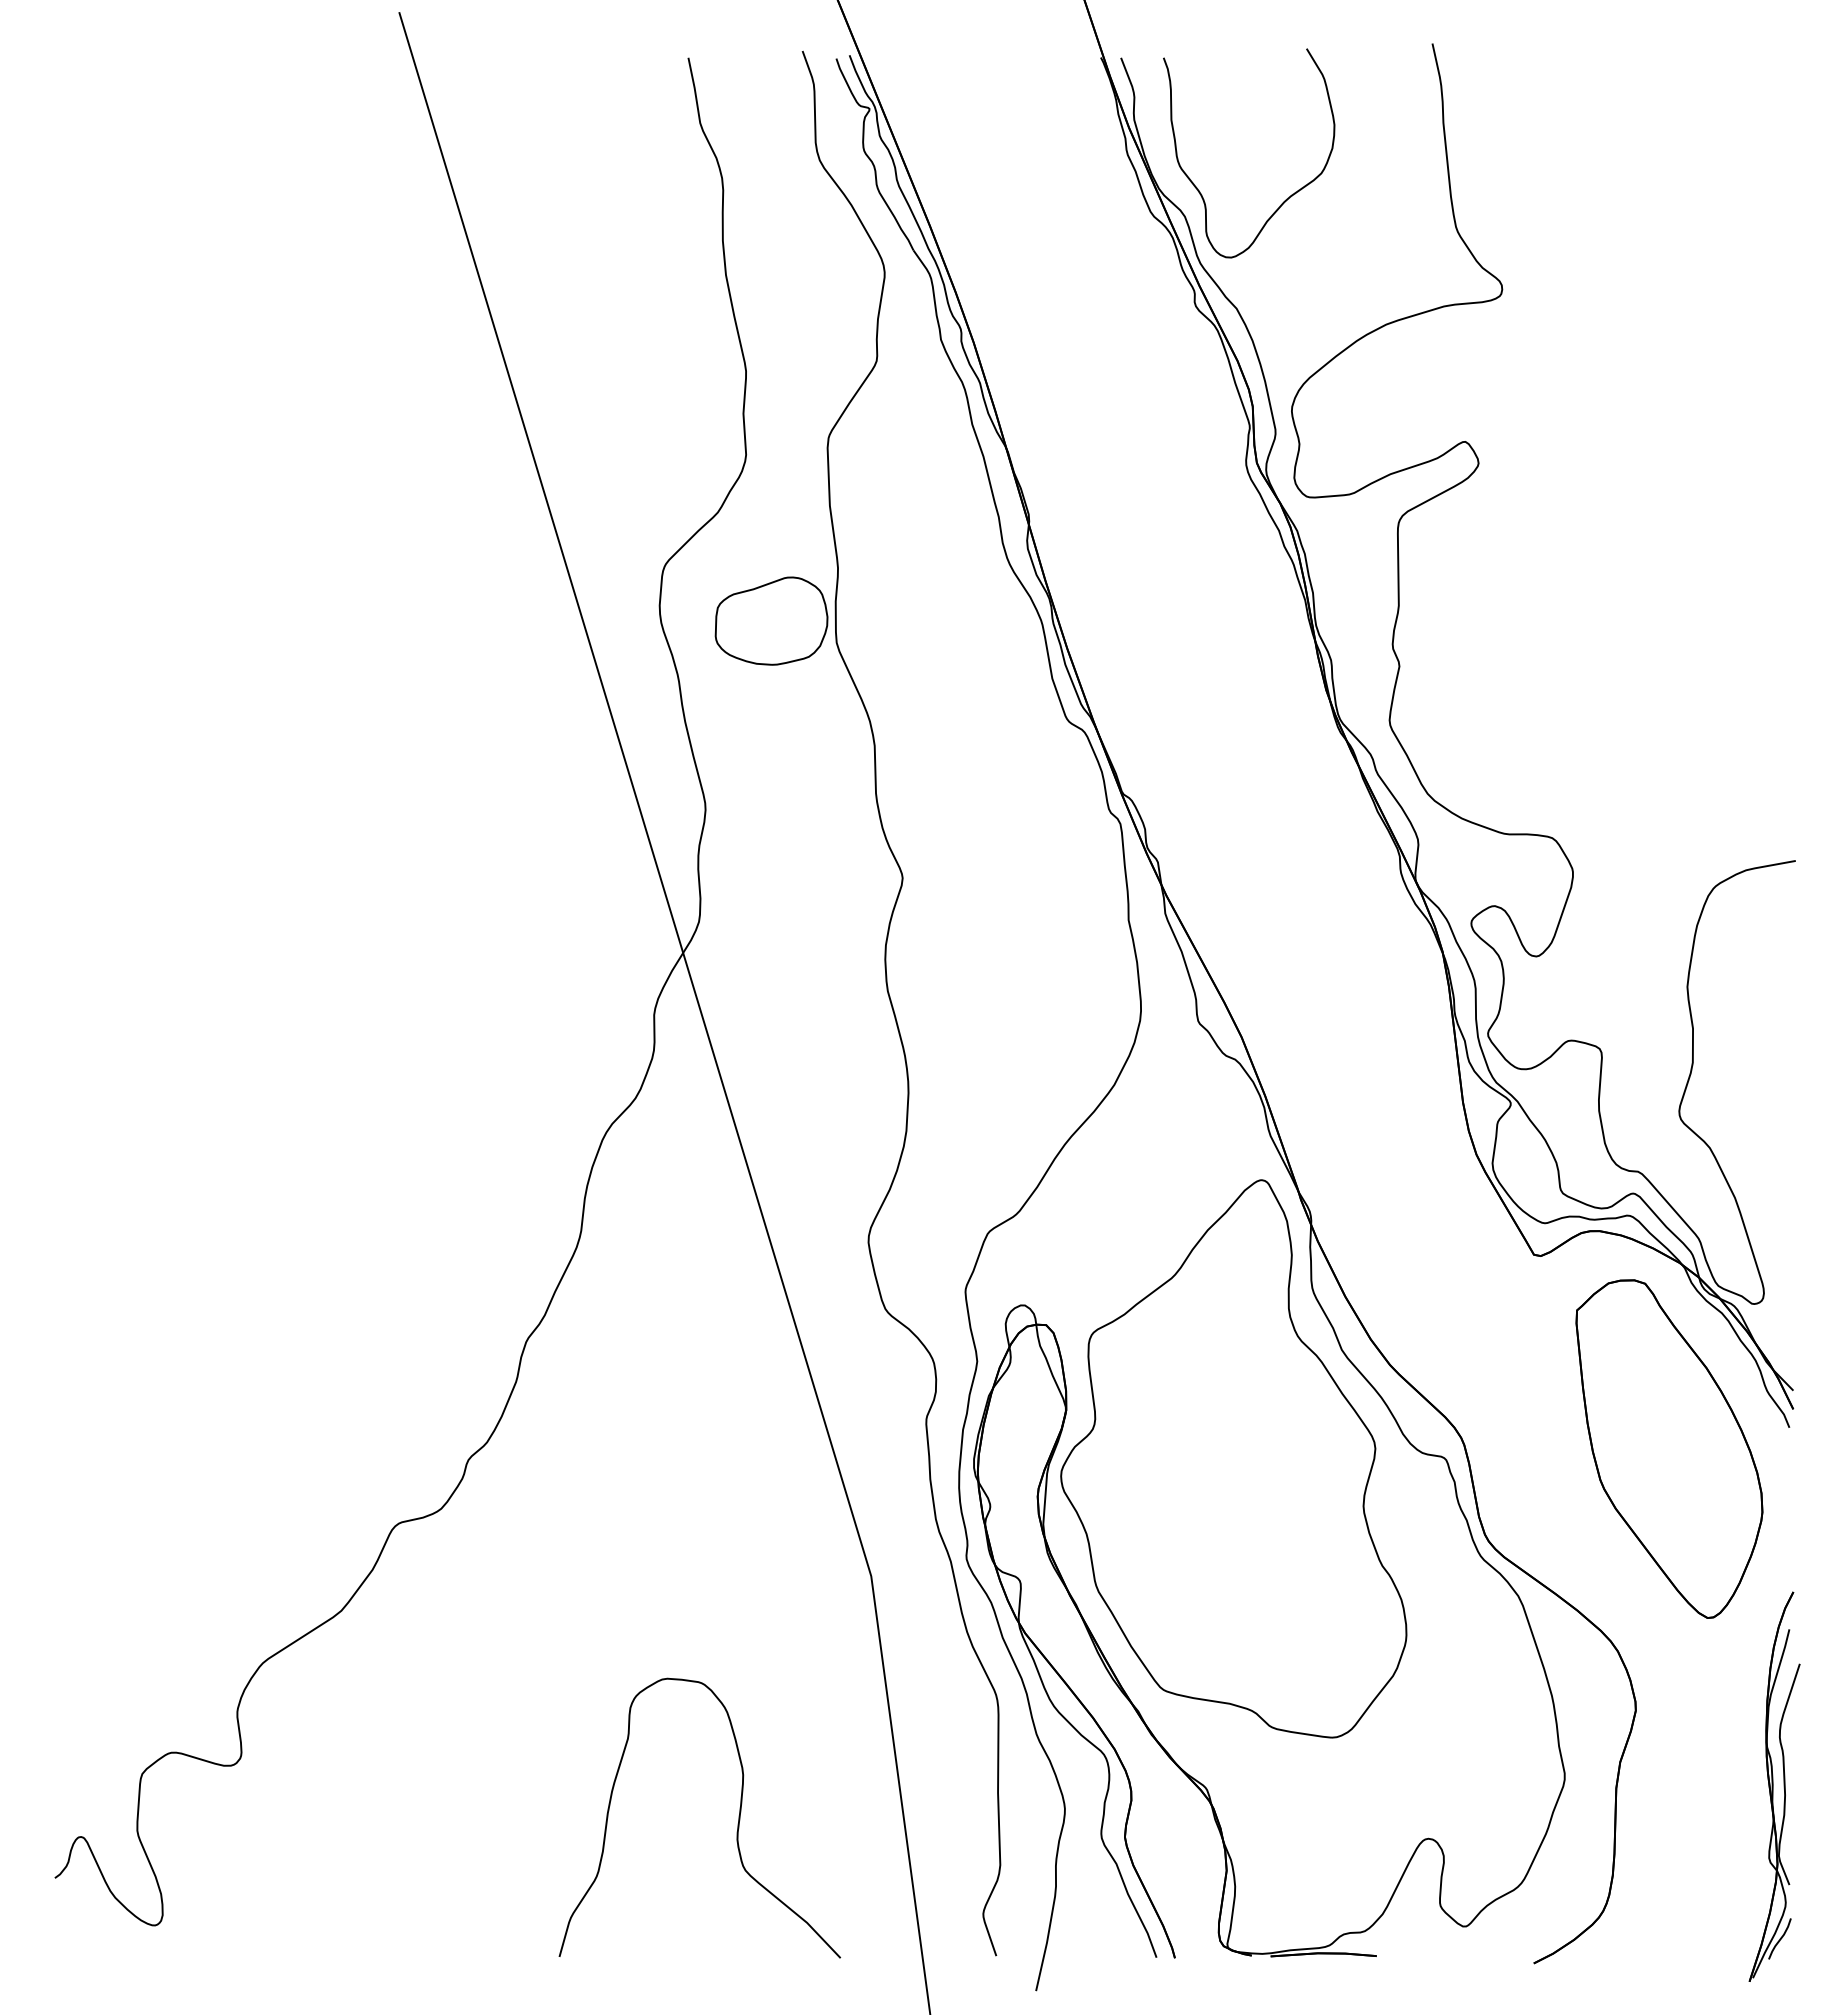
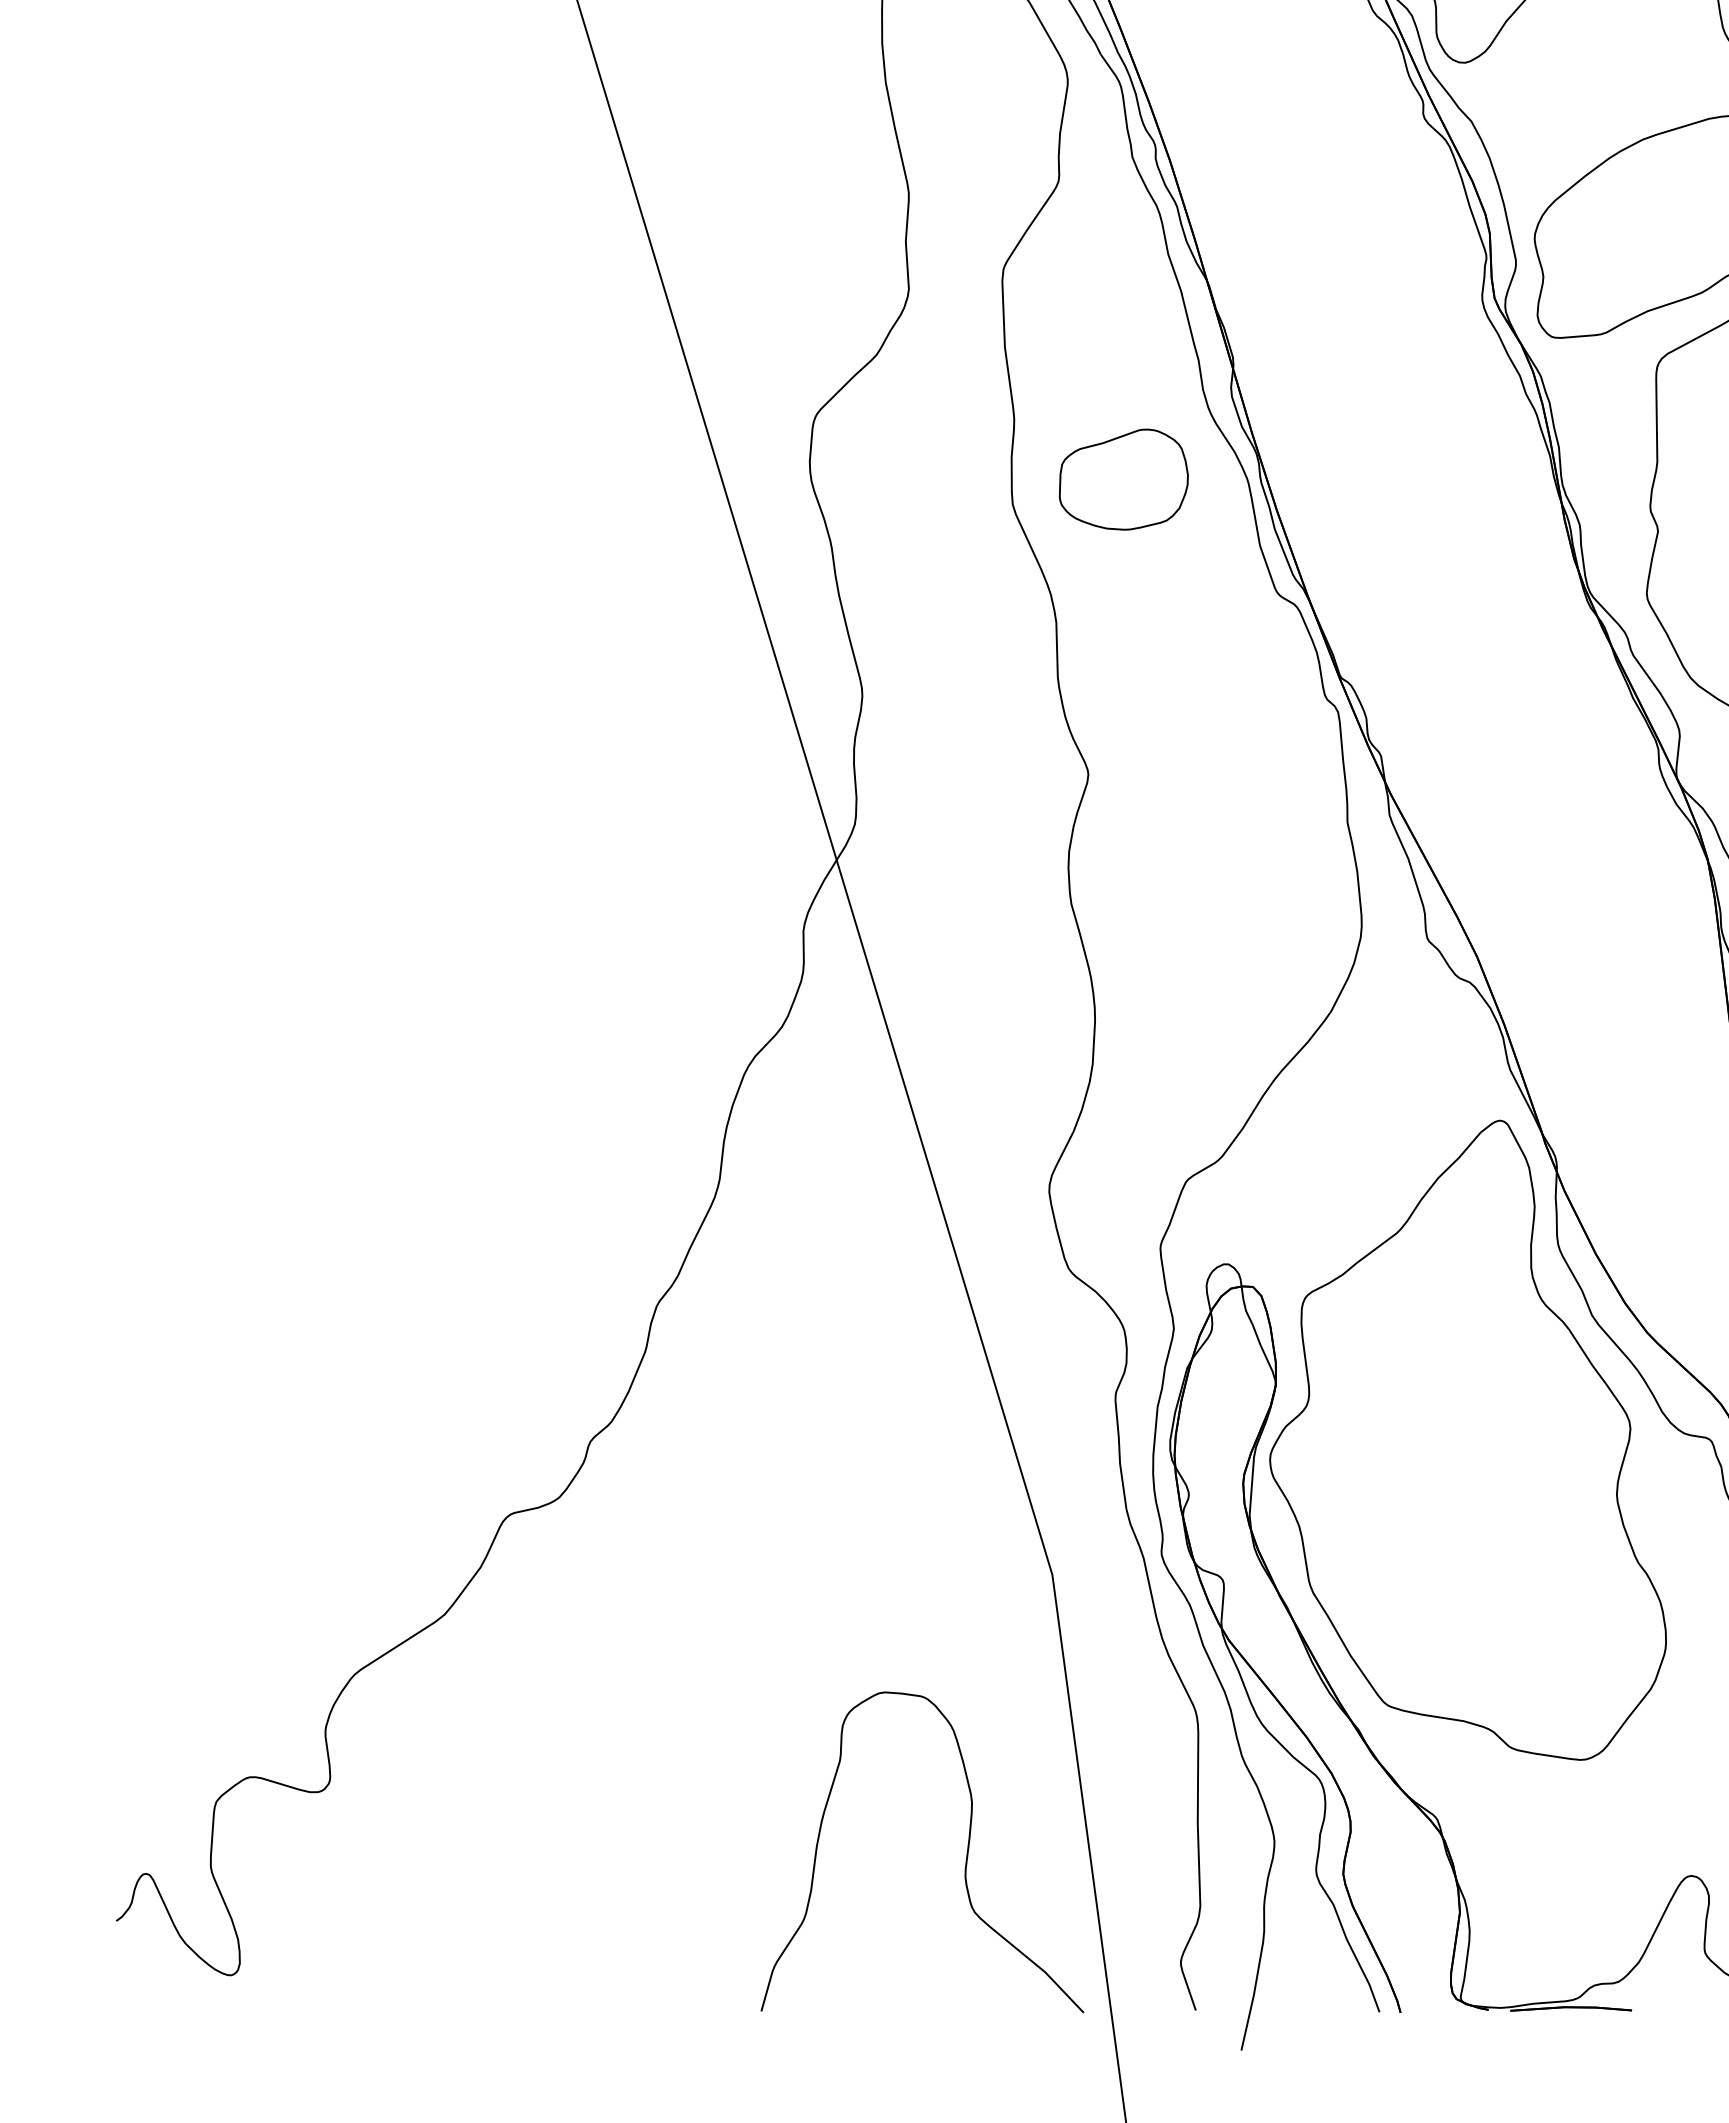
part: (771, 620) -> (1123, 478), moved
curve: (737, 1823) -> (965, 1858), moved

